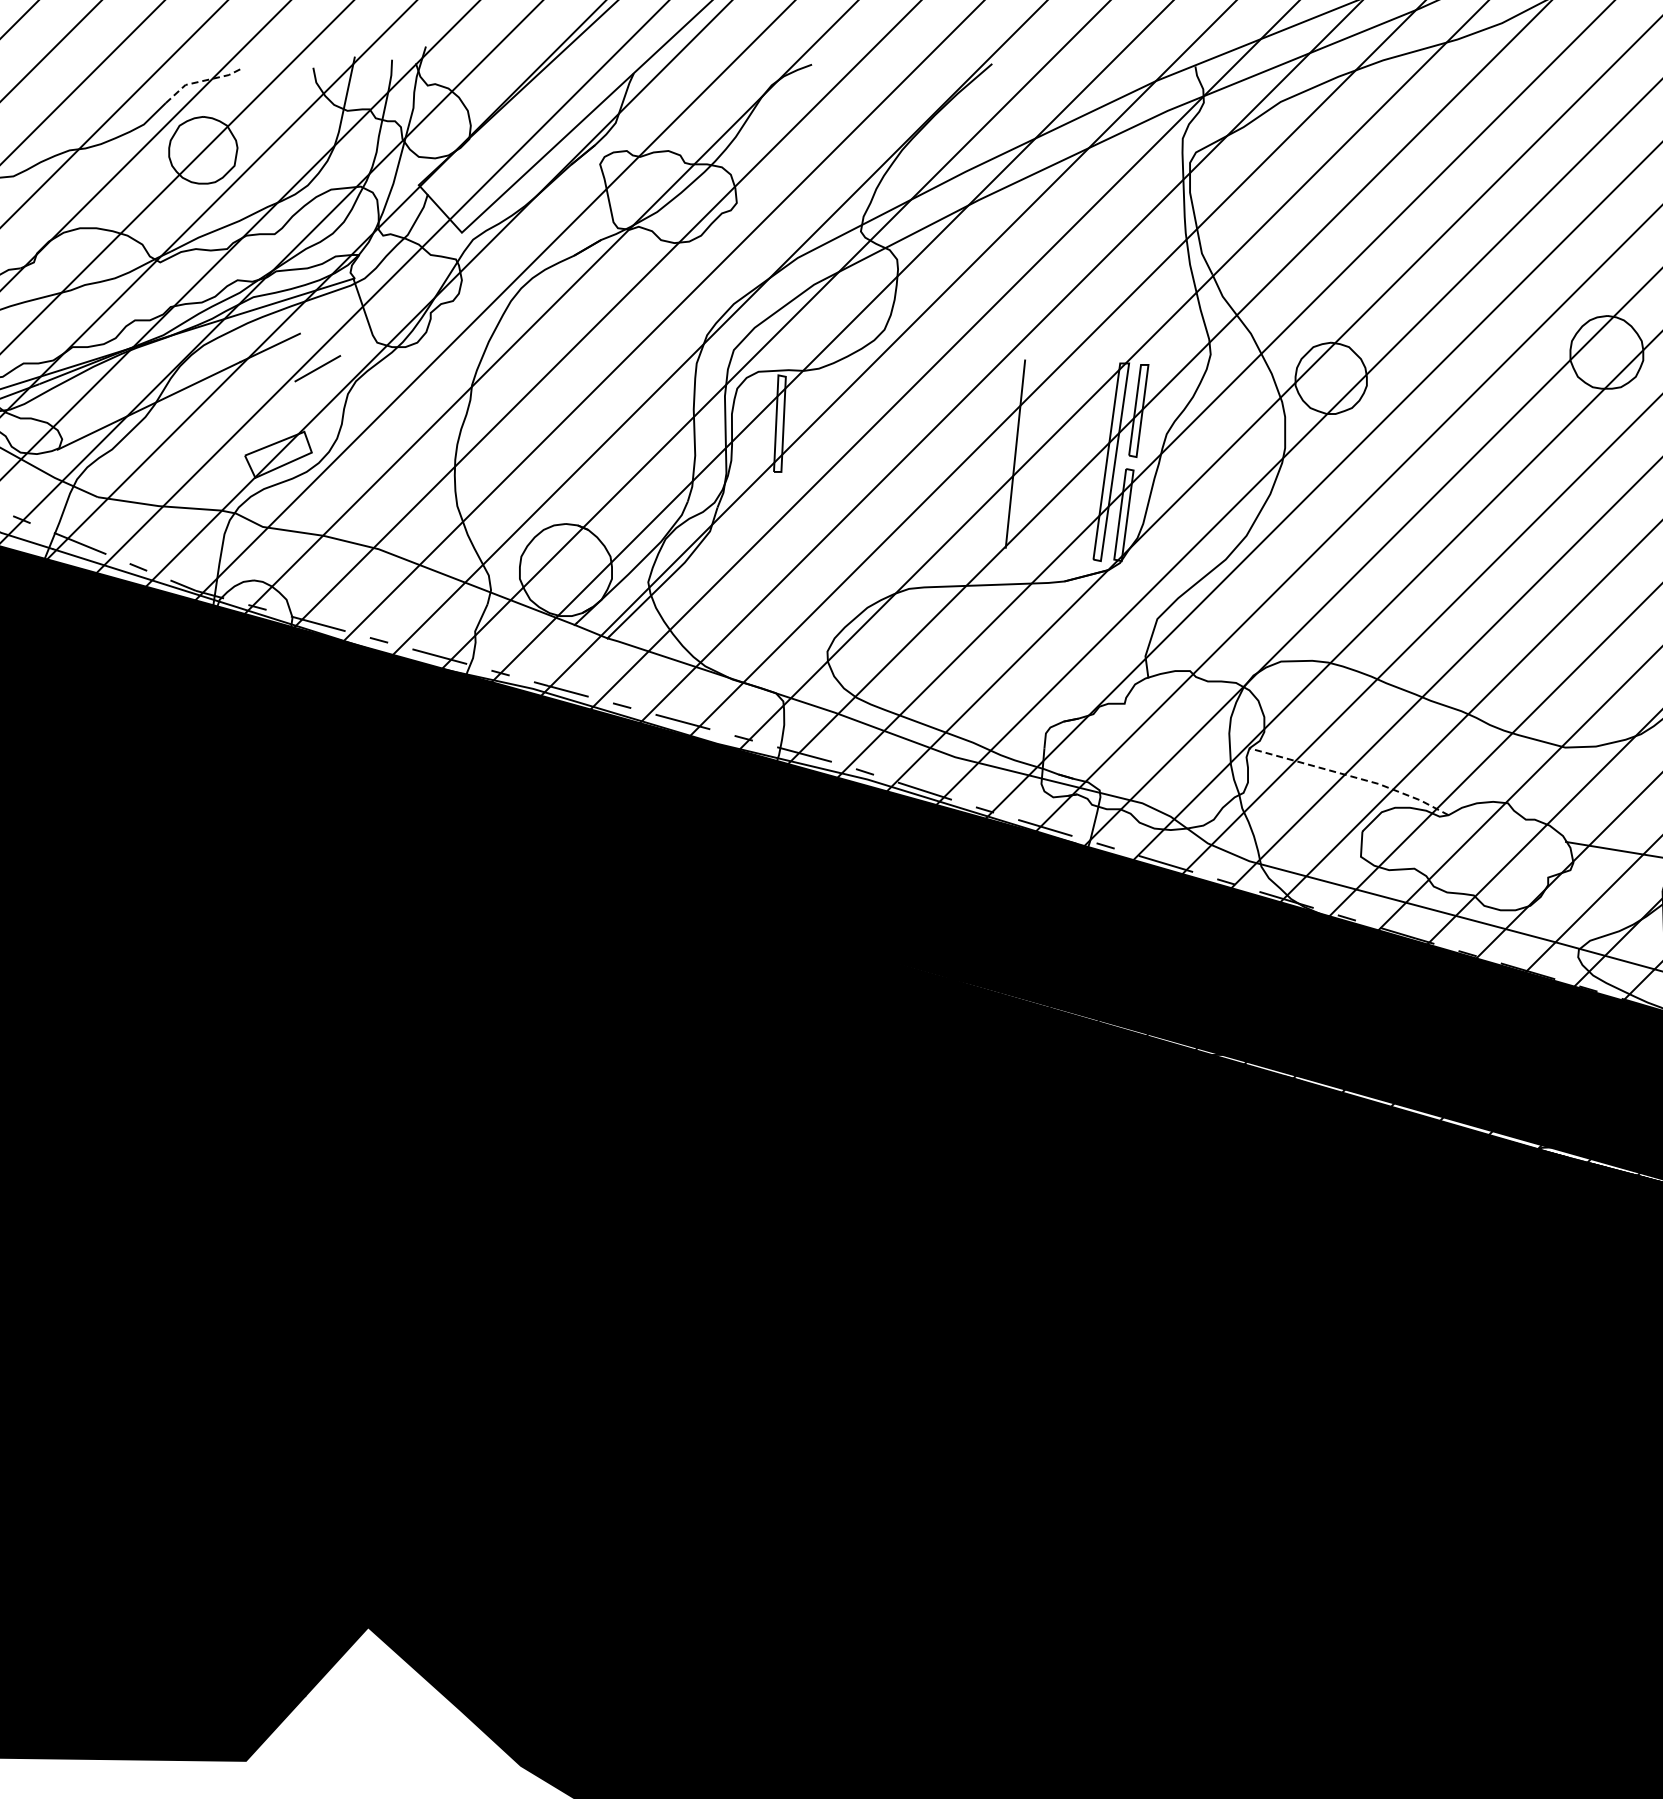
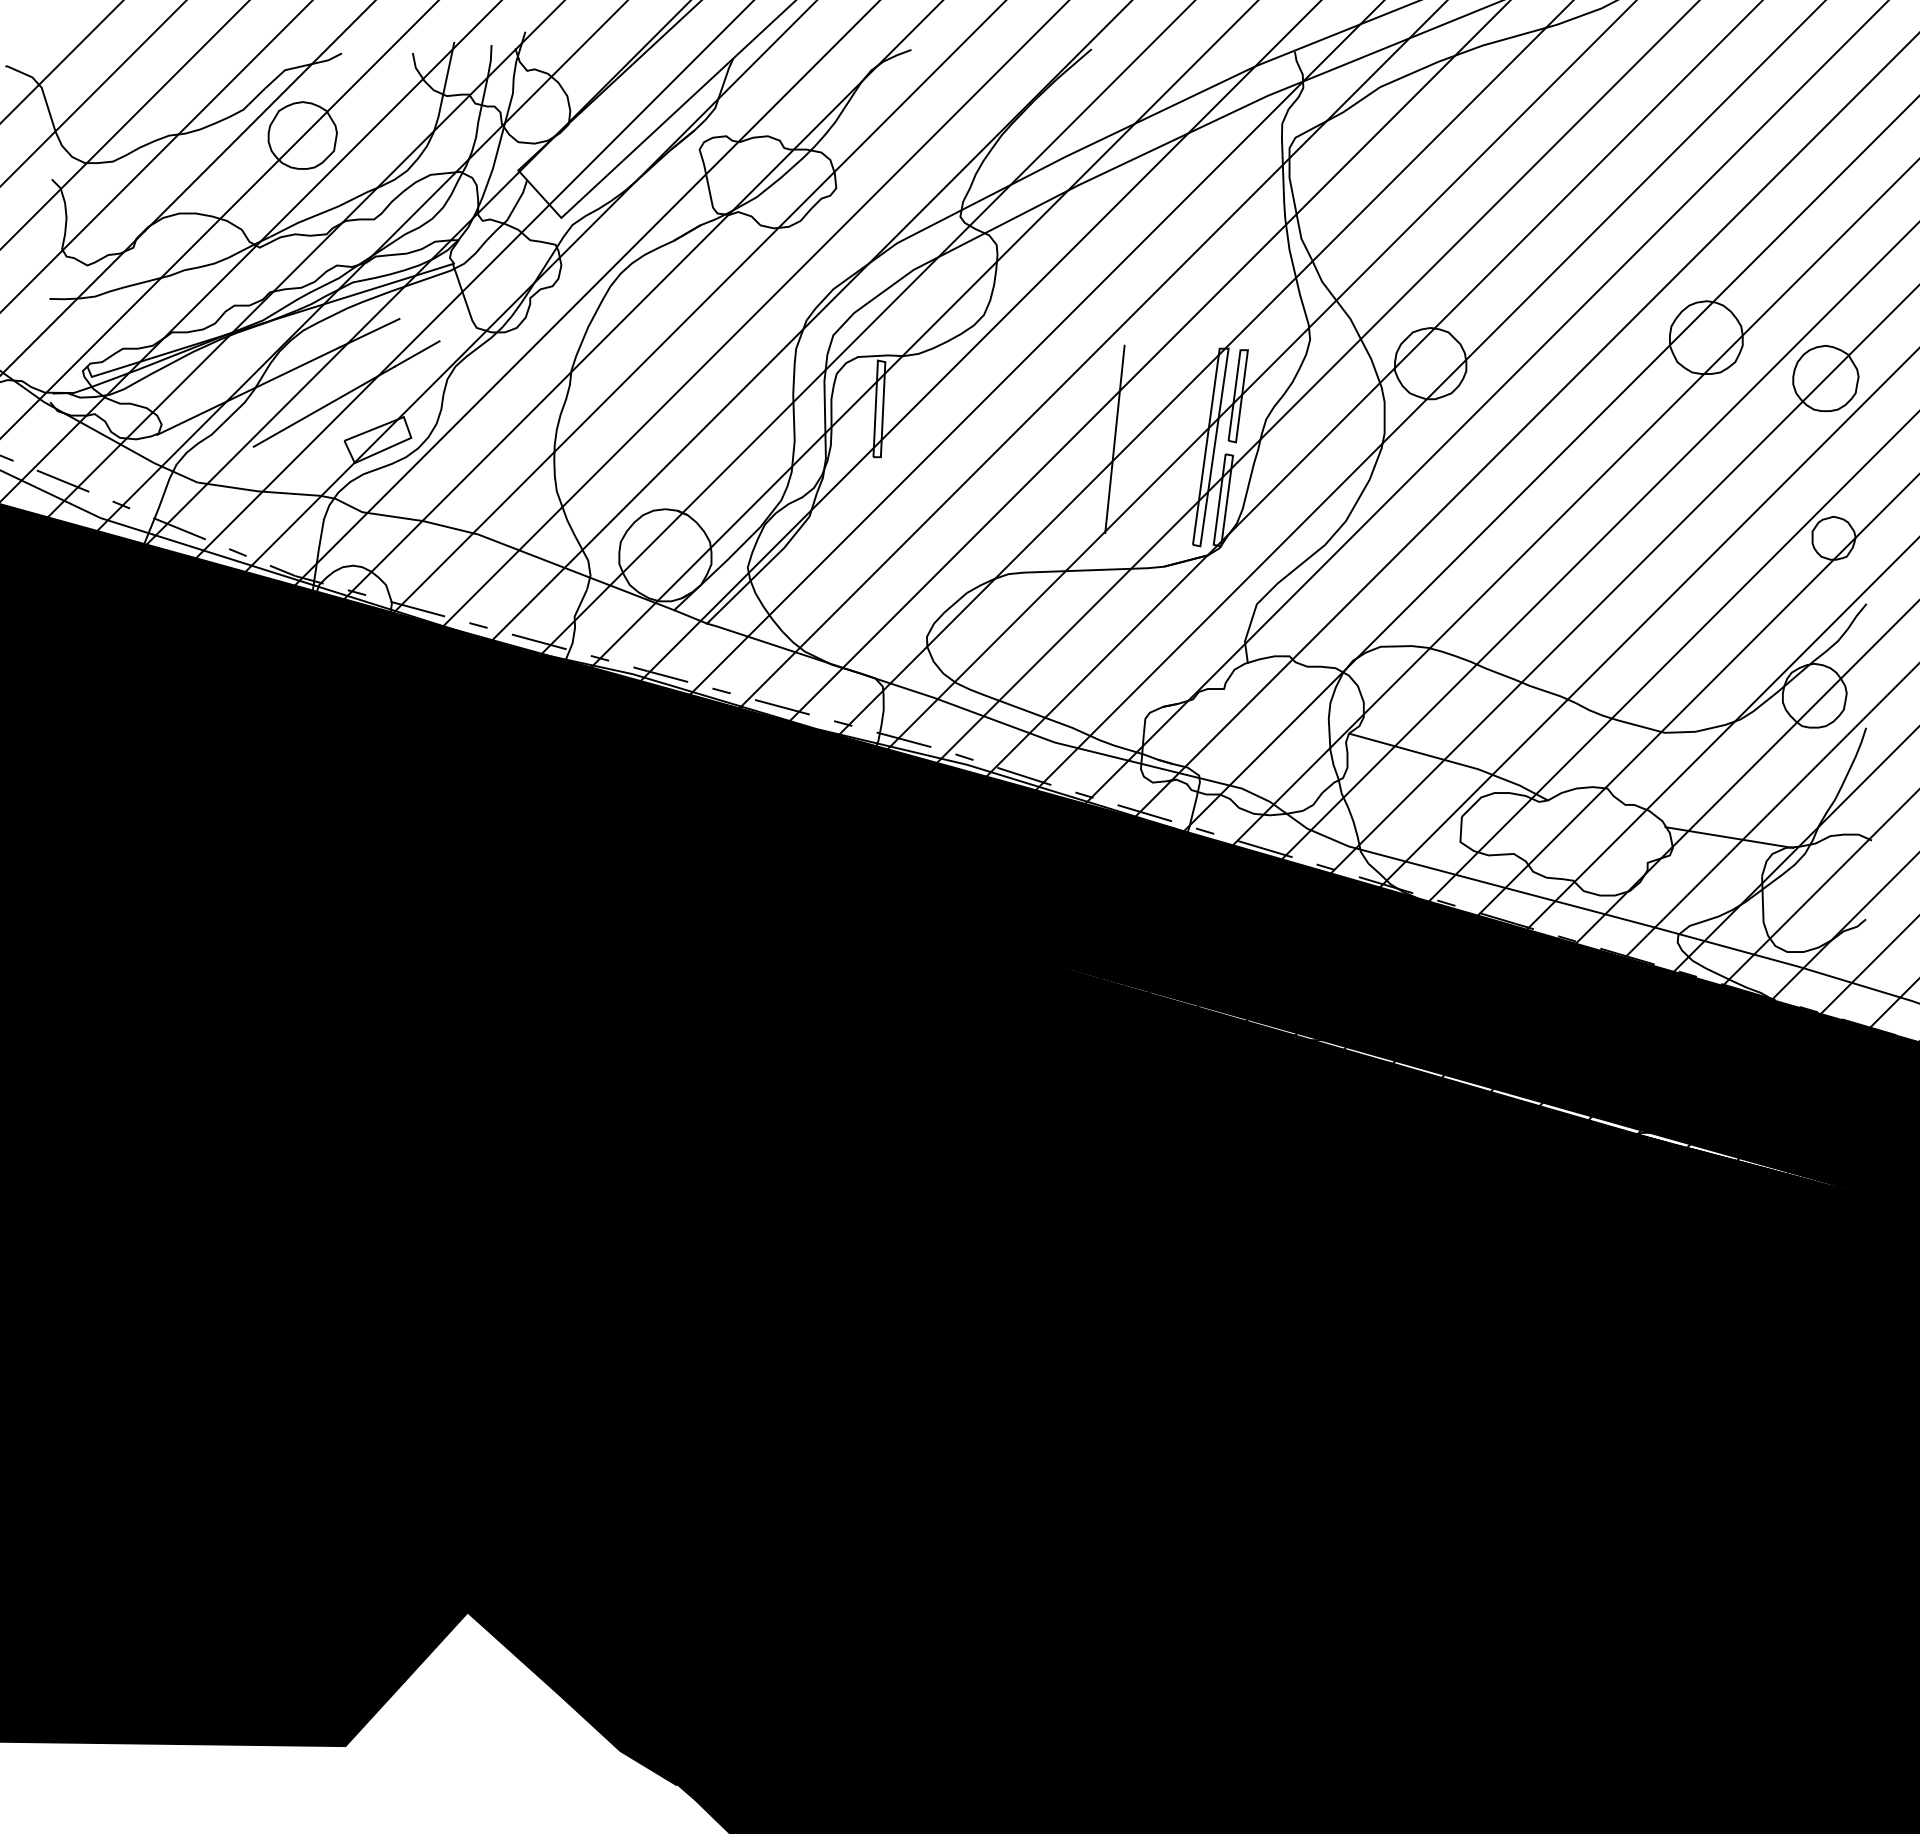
line: (202, 81) -> (301, 66), dashed -> solid
line: (224, 421) -> (323, 406), added
line: (1352, 776) -> (1451, 761), dashed -> solid

